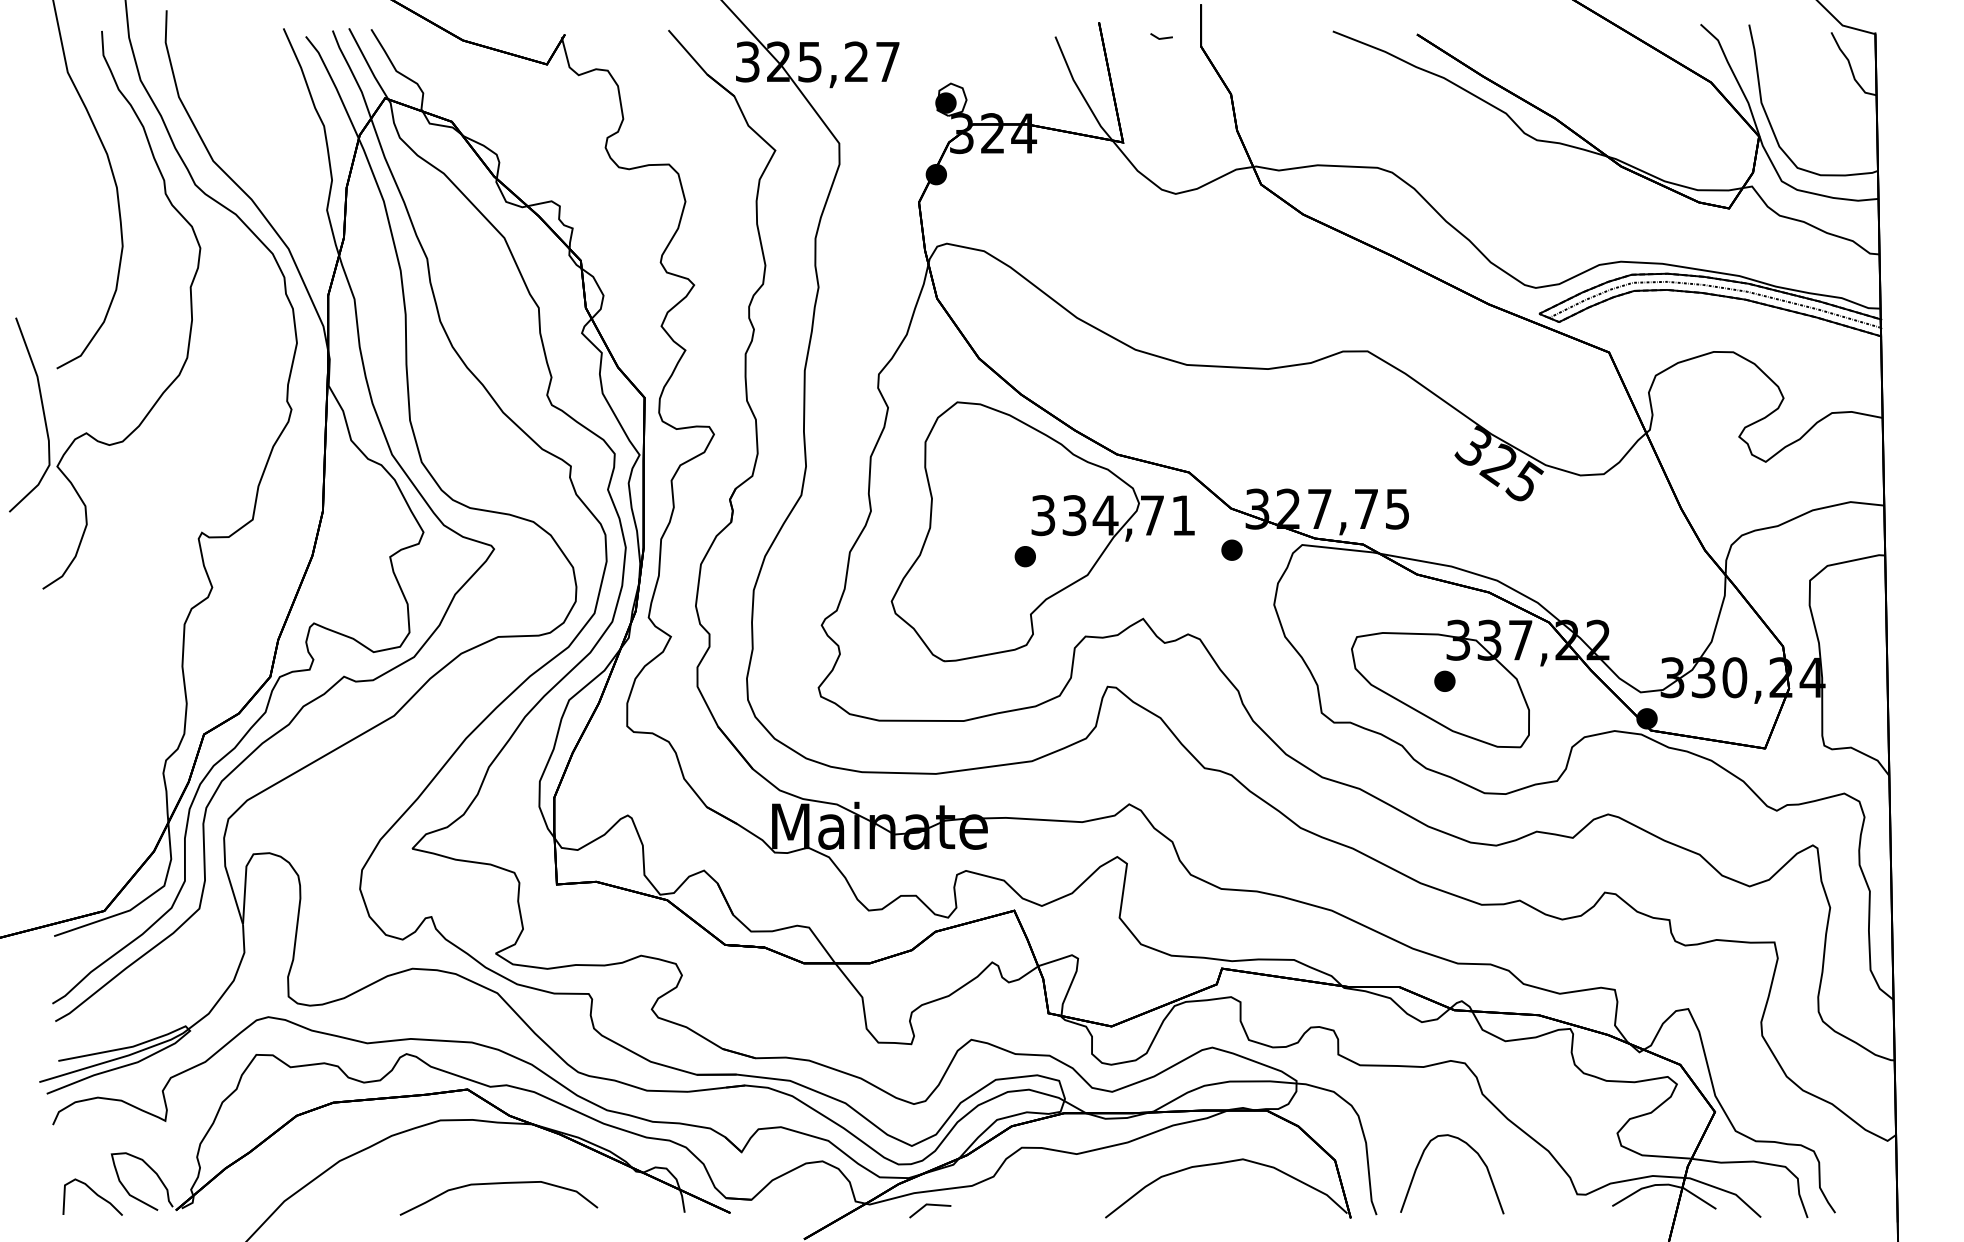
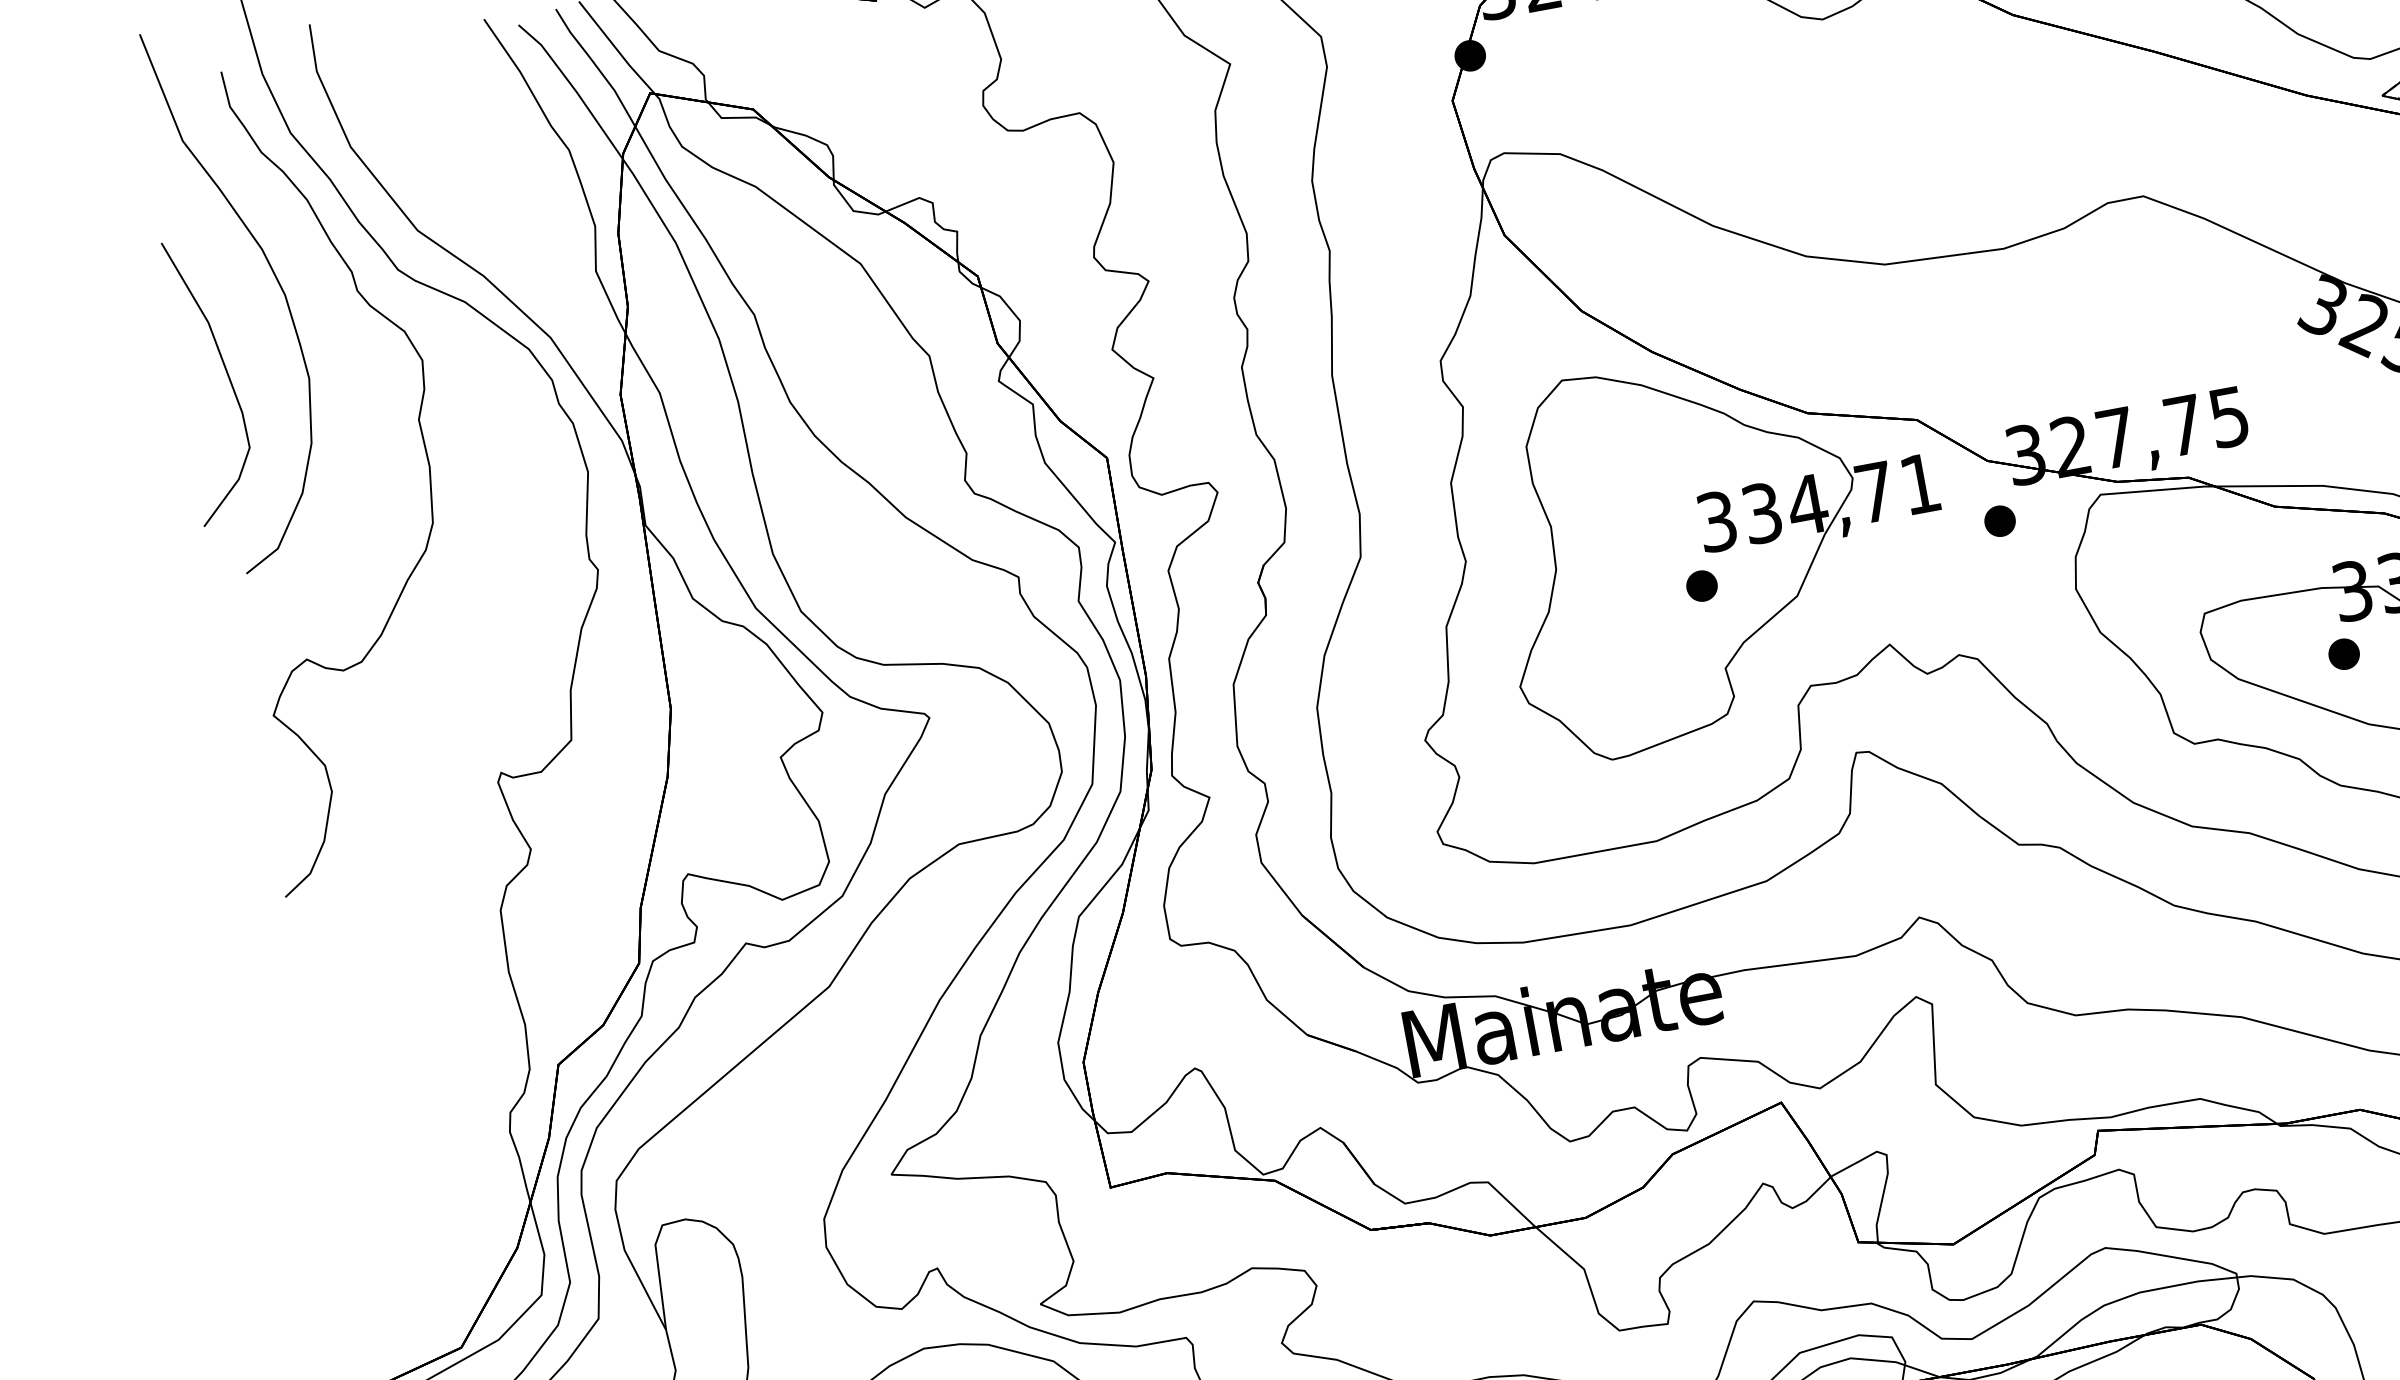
part: (42, 411) -> (225, 371), moved

